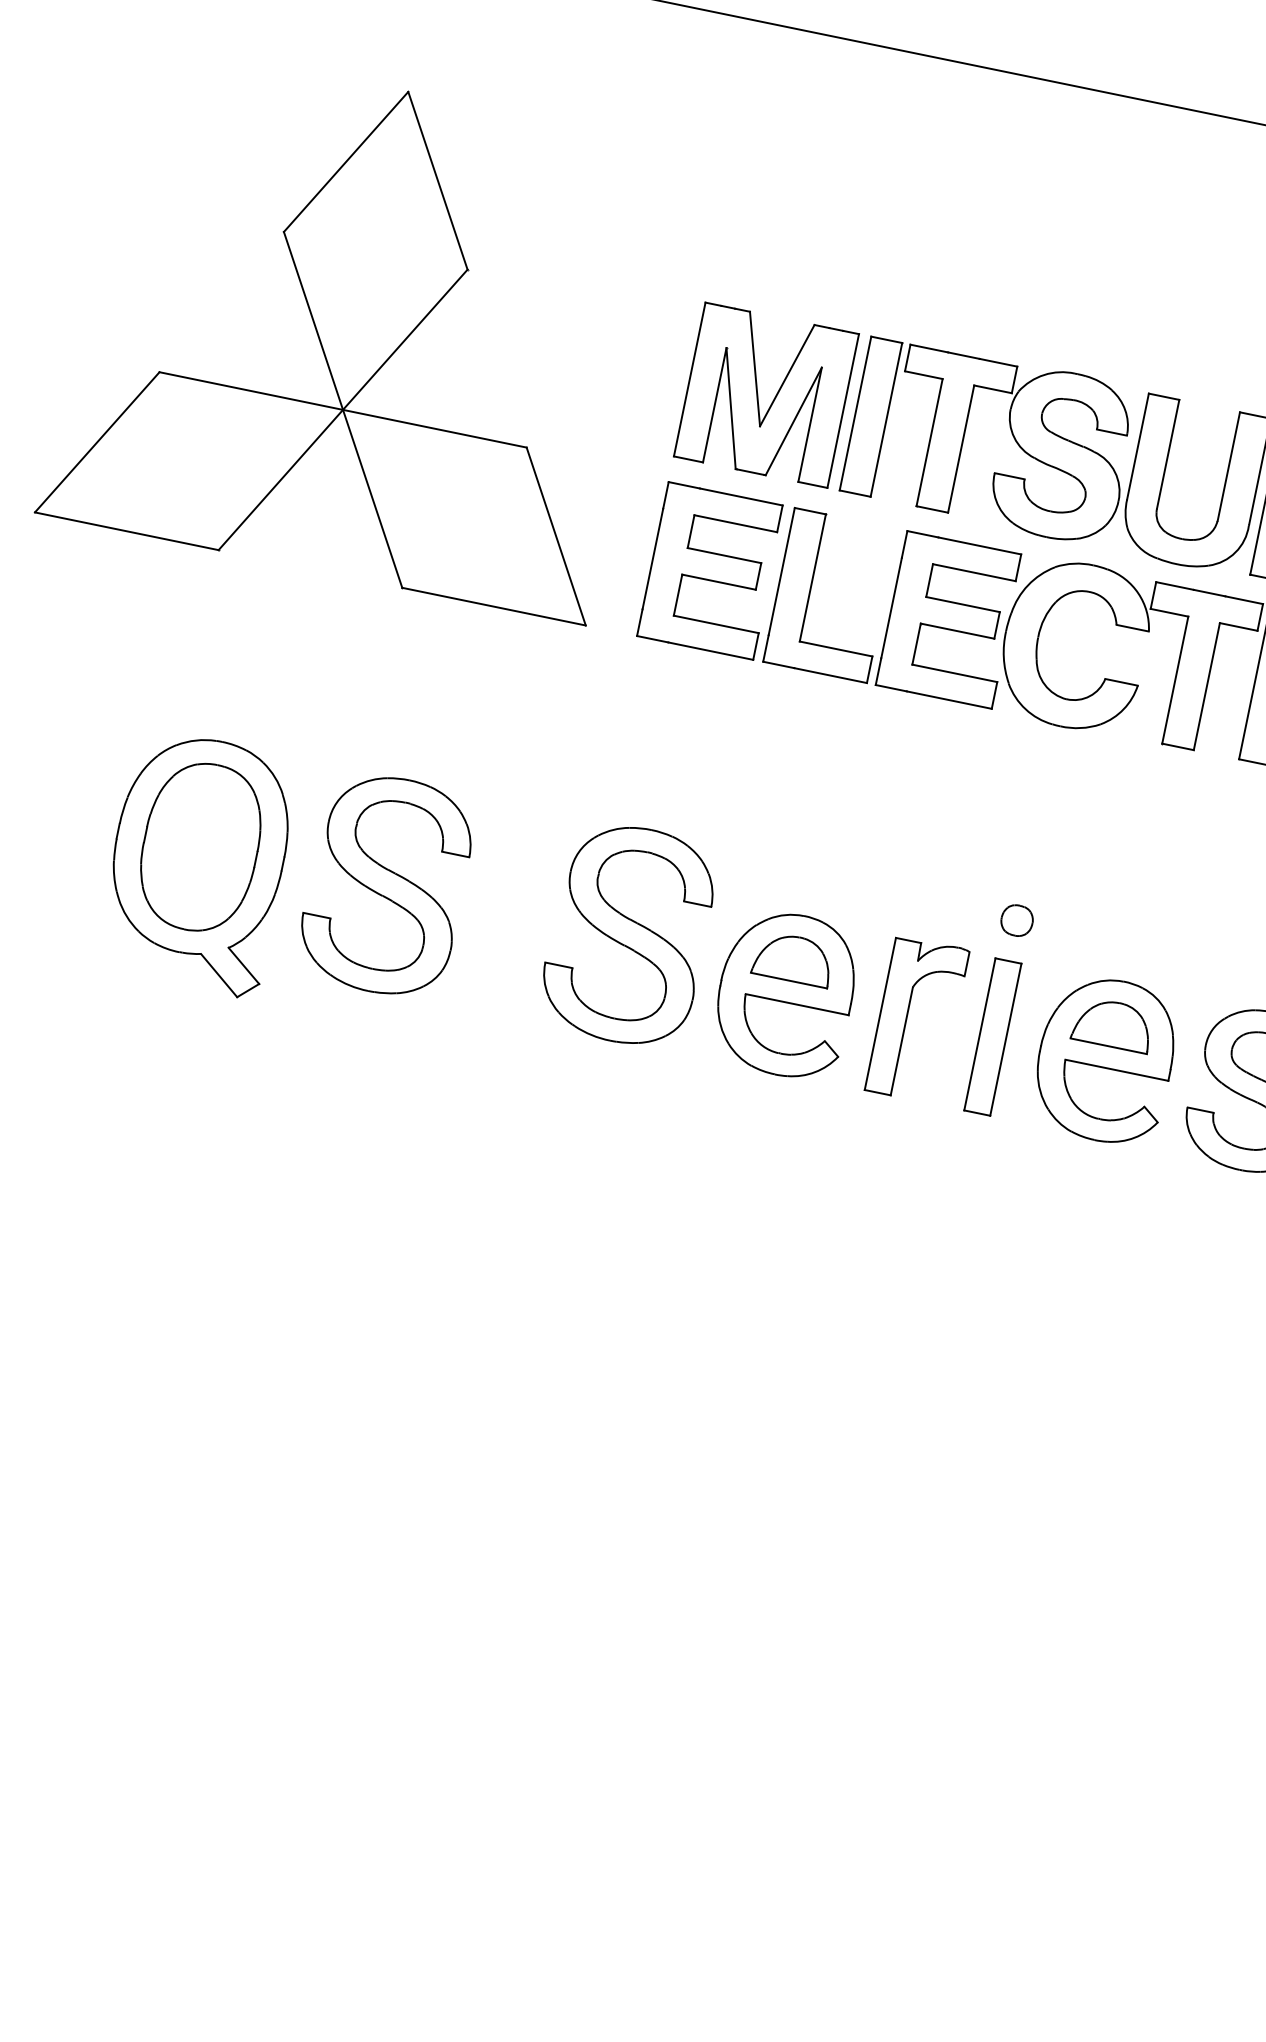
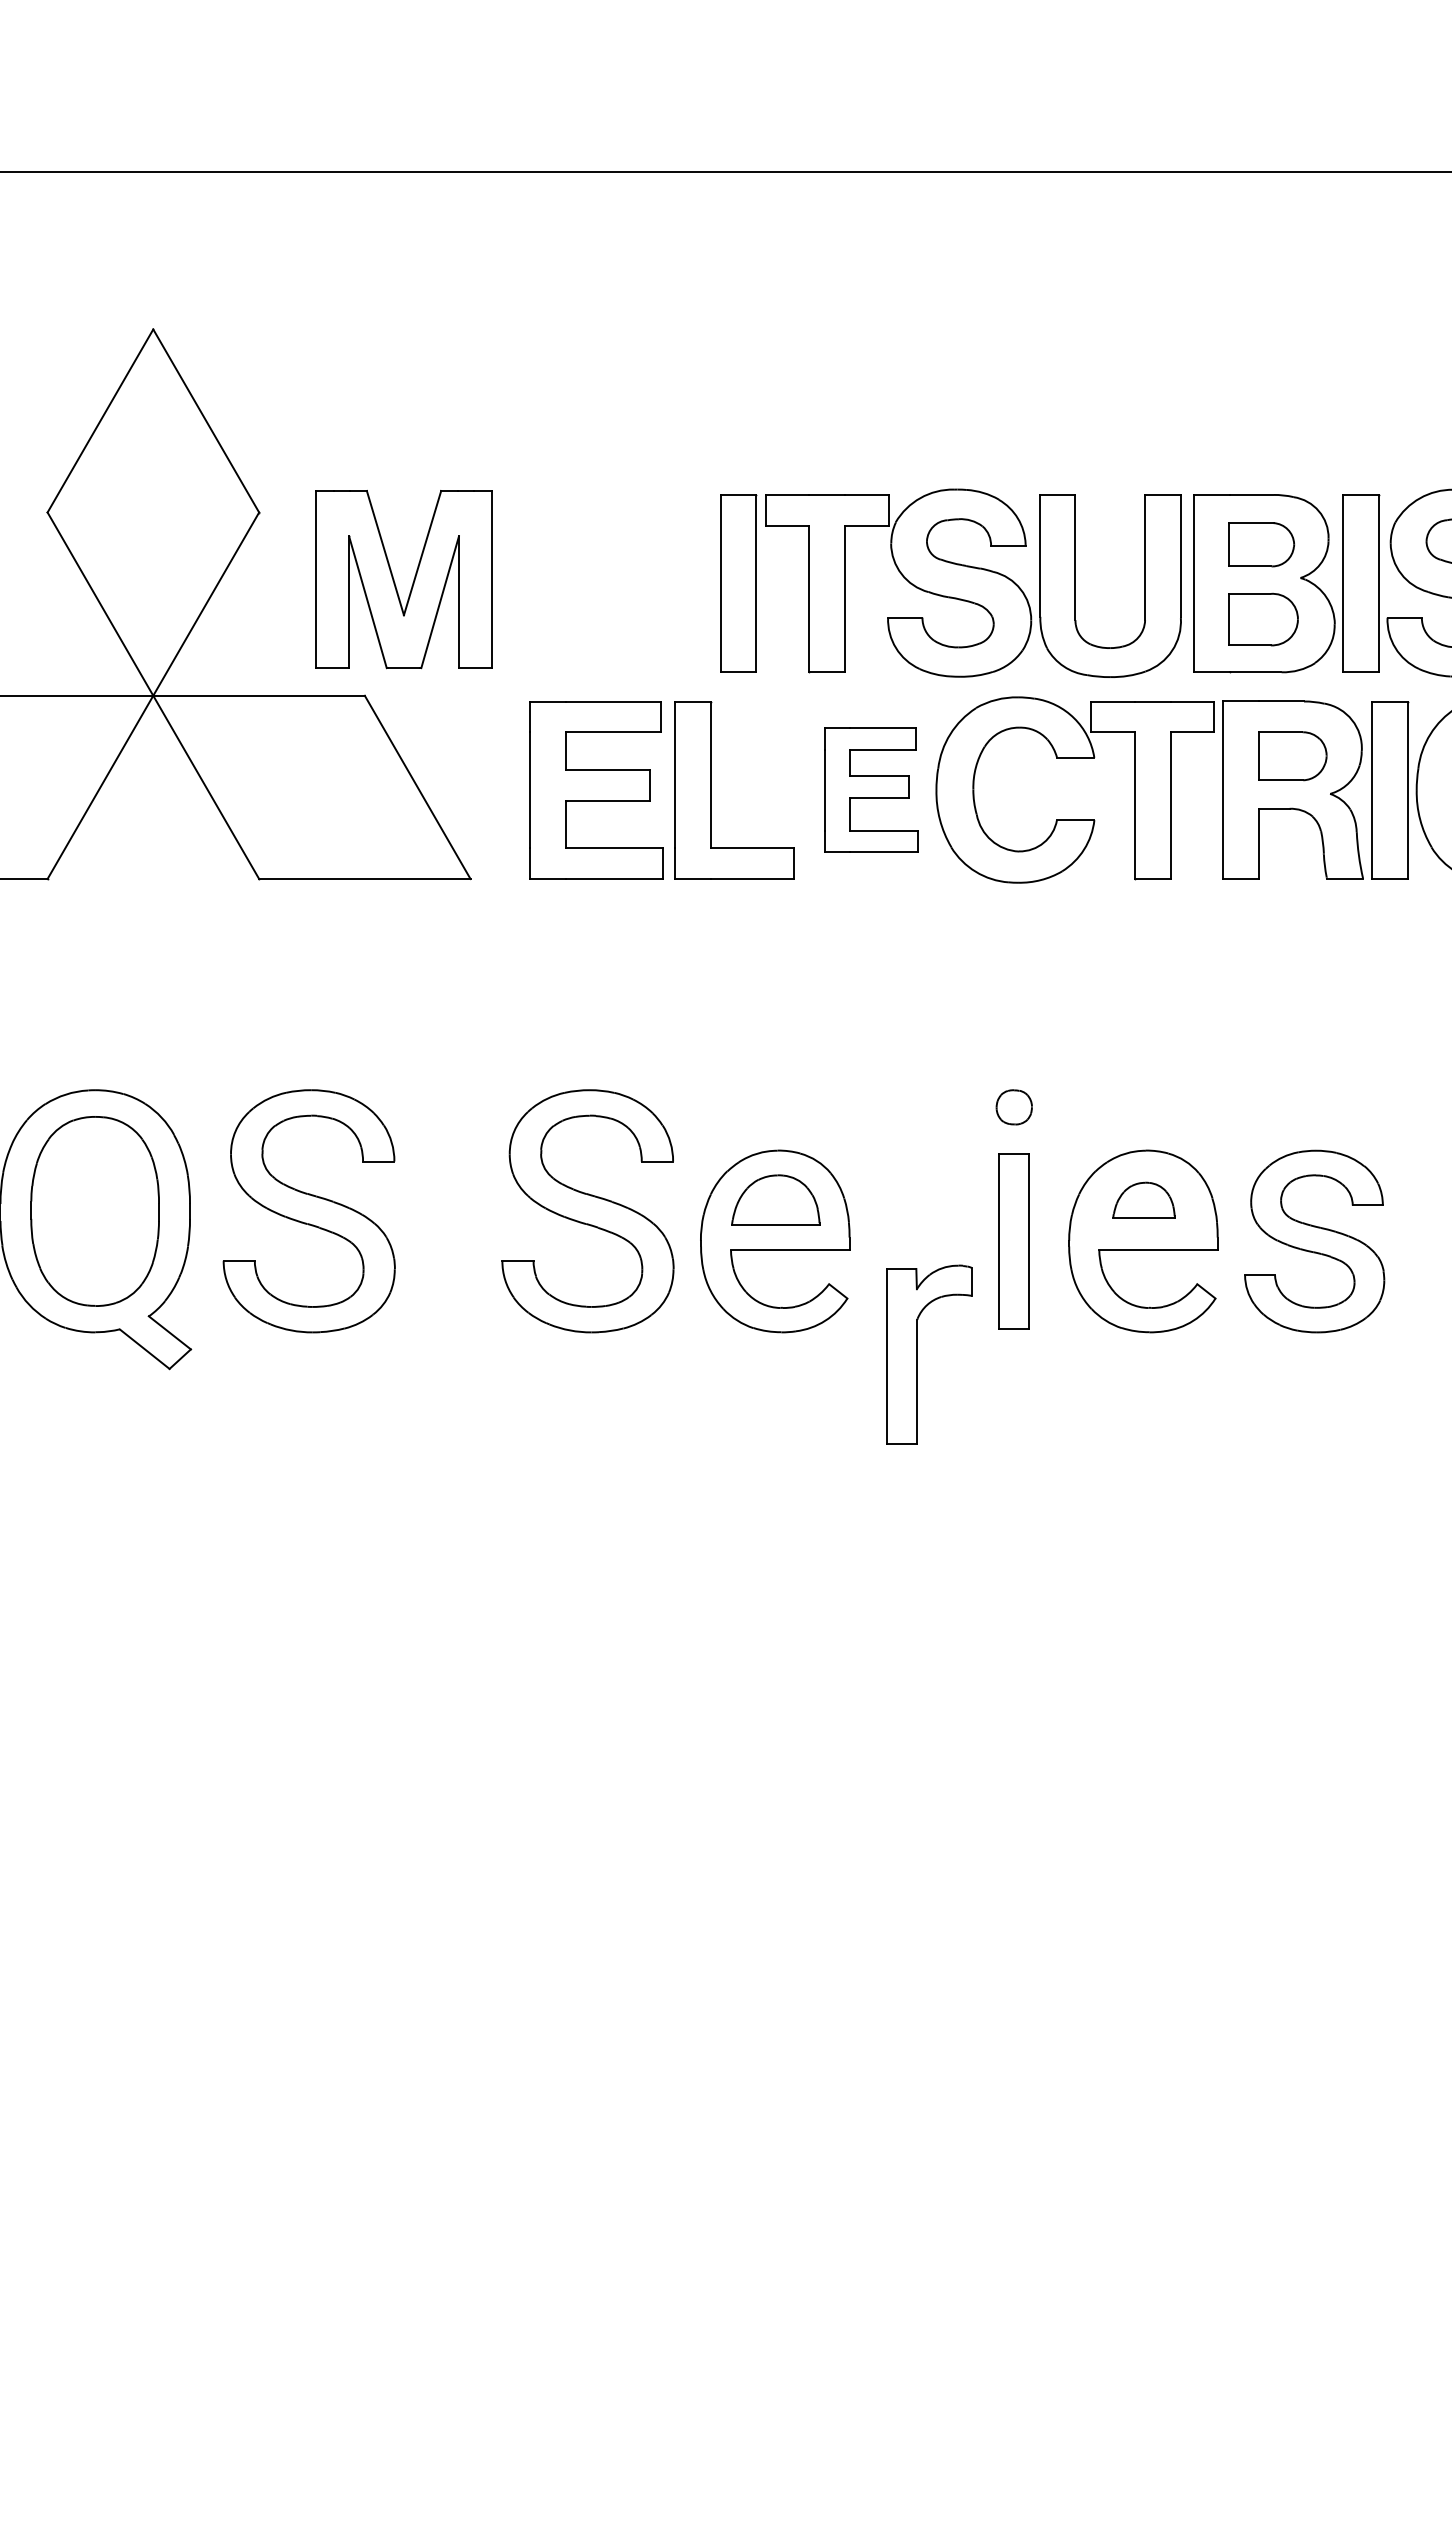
part: (758, 396) -> (395, 582), moved
part: (949, 620) -> (871, 790), size x0.7
part: (906, 1017) -> (917, 1354), moved
part: (1112, 1023) -> (1143, 1199), size x0.7

